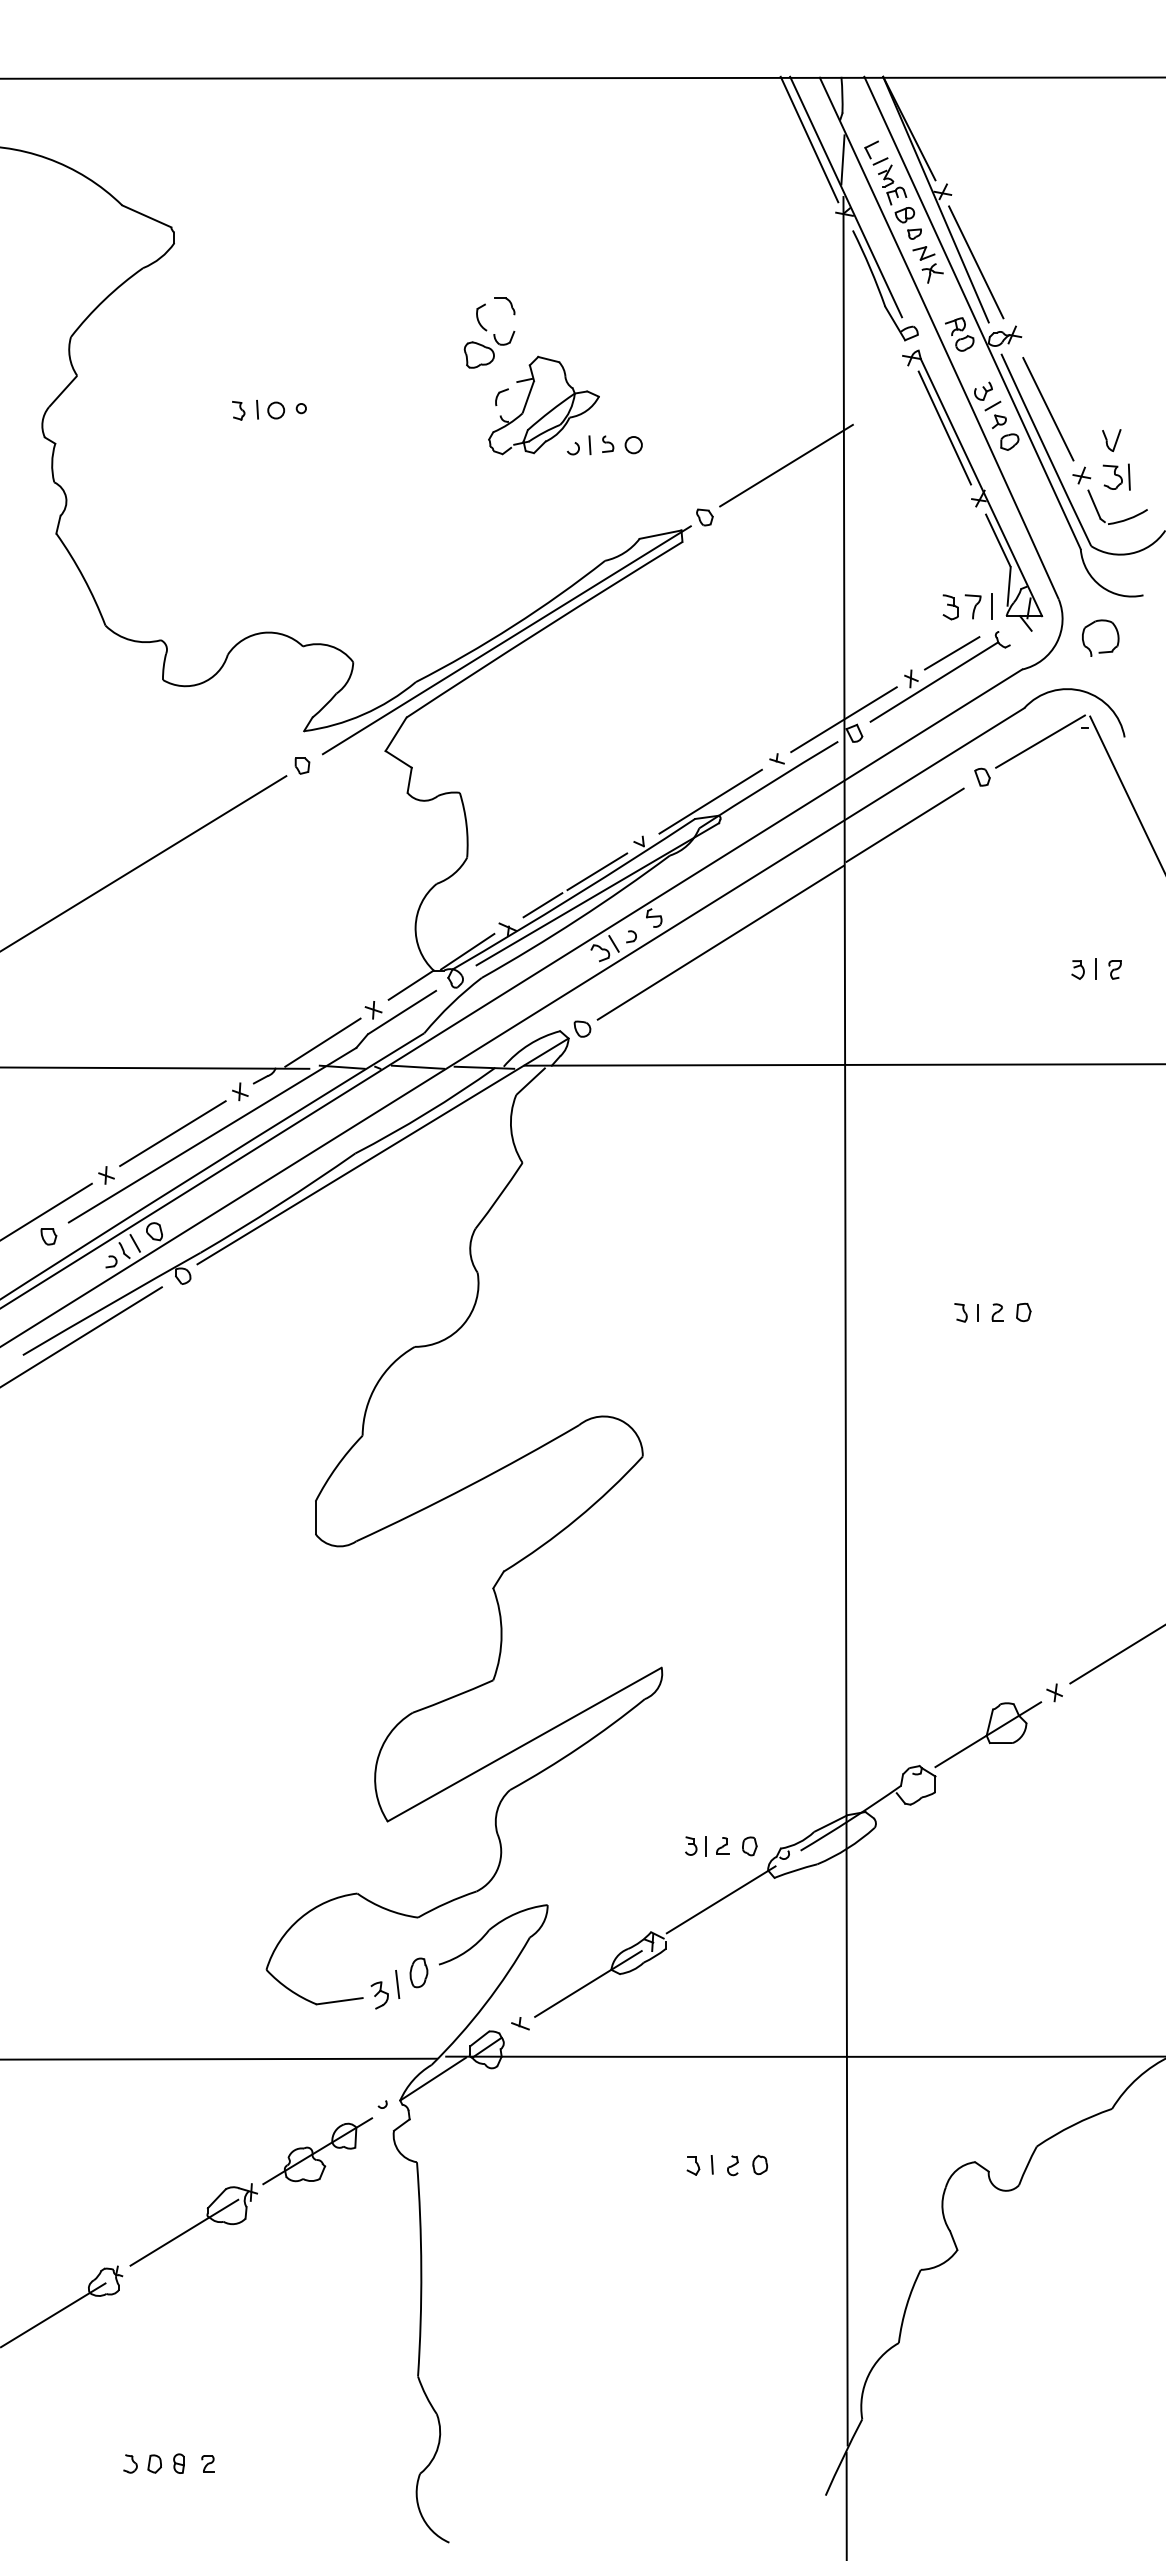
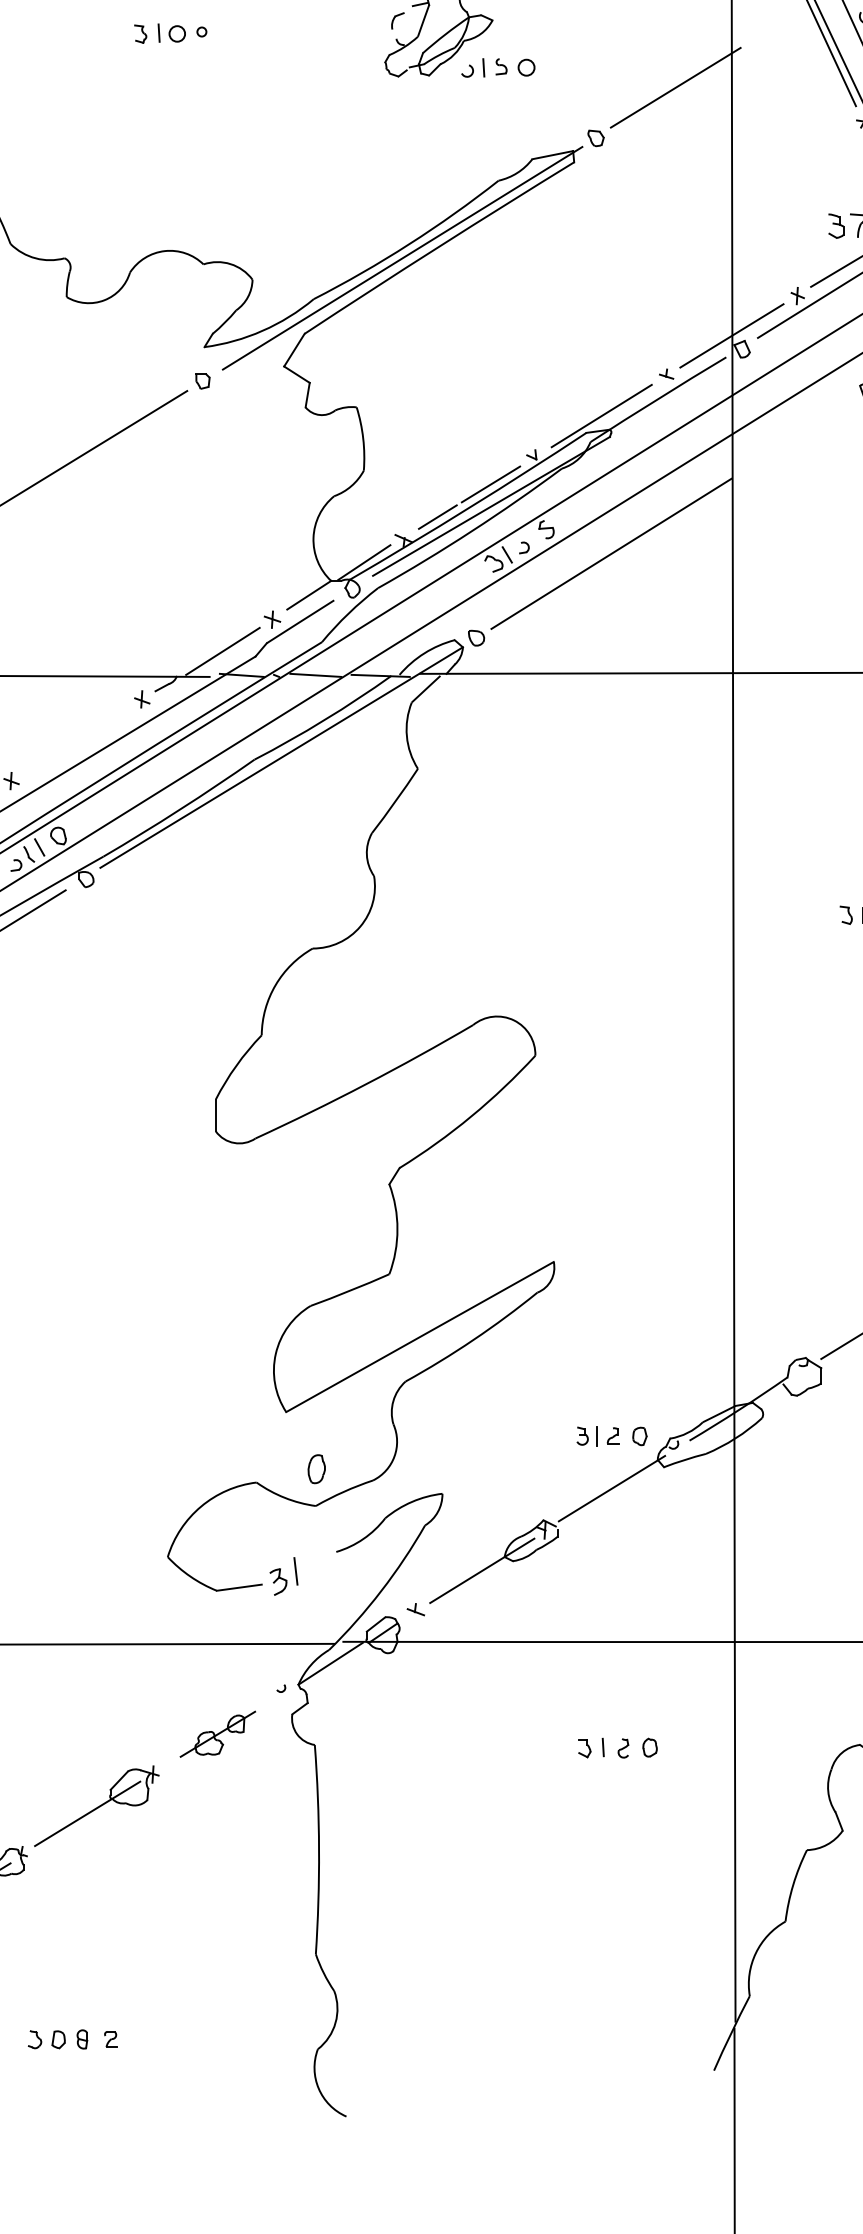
line: (904, 824) -> (791, 438), removed
line: (172, 1133) -> (76, 740), removed
part: (418, 1972) -> (316, 1468), moved
part: (317, 2151) -> (217, 1734), size x0.7

